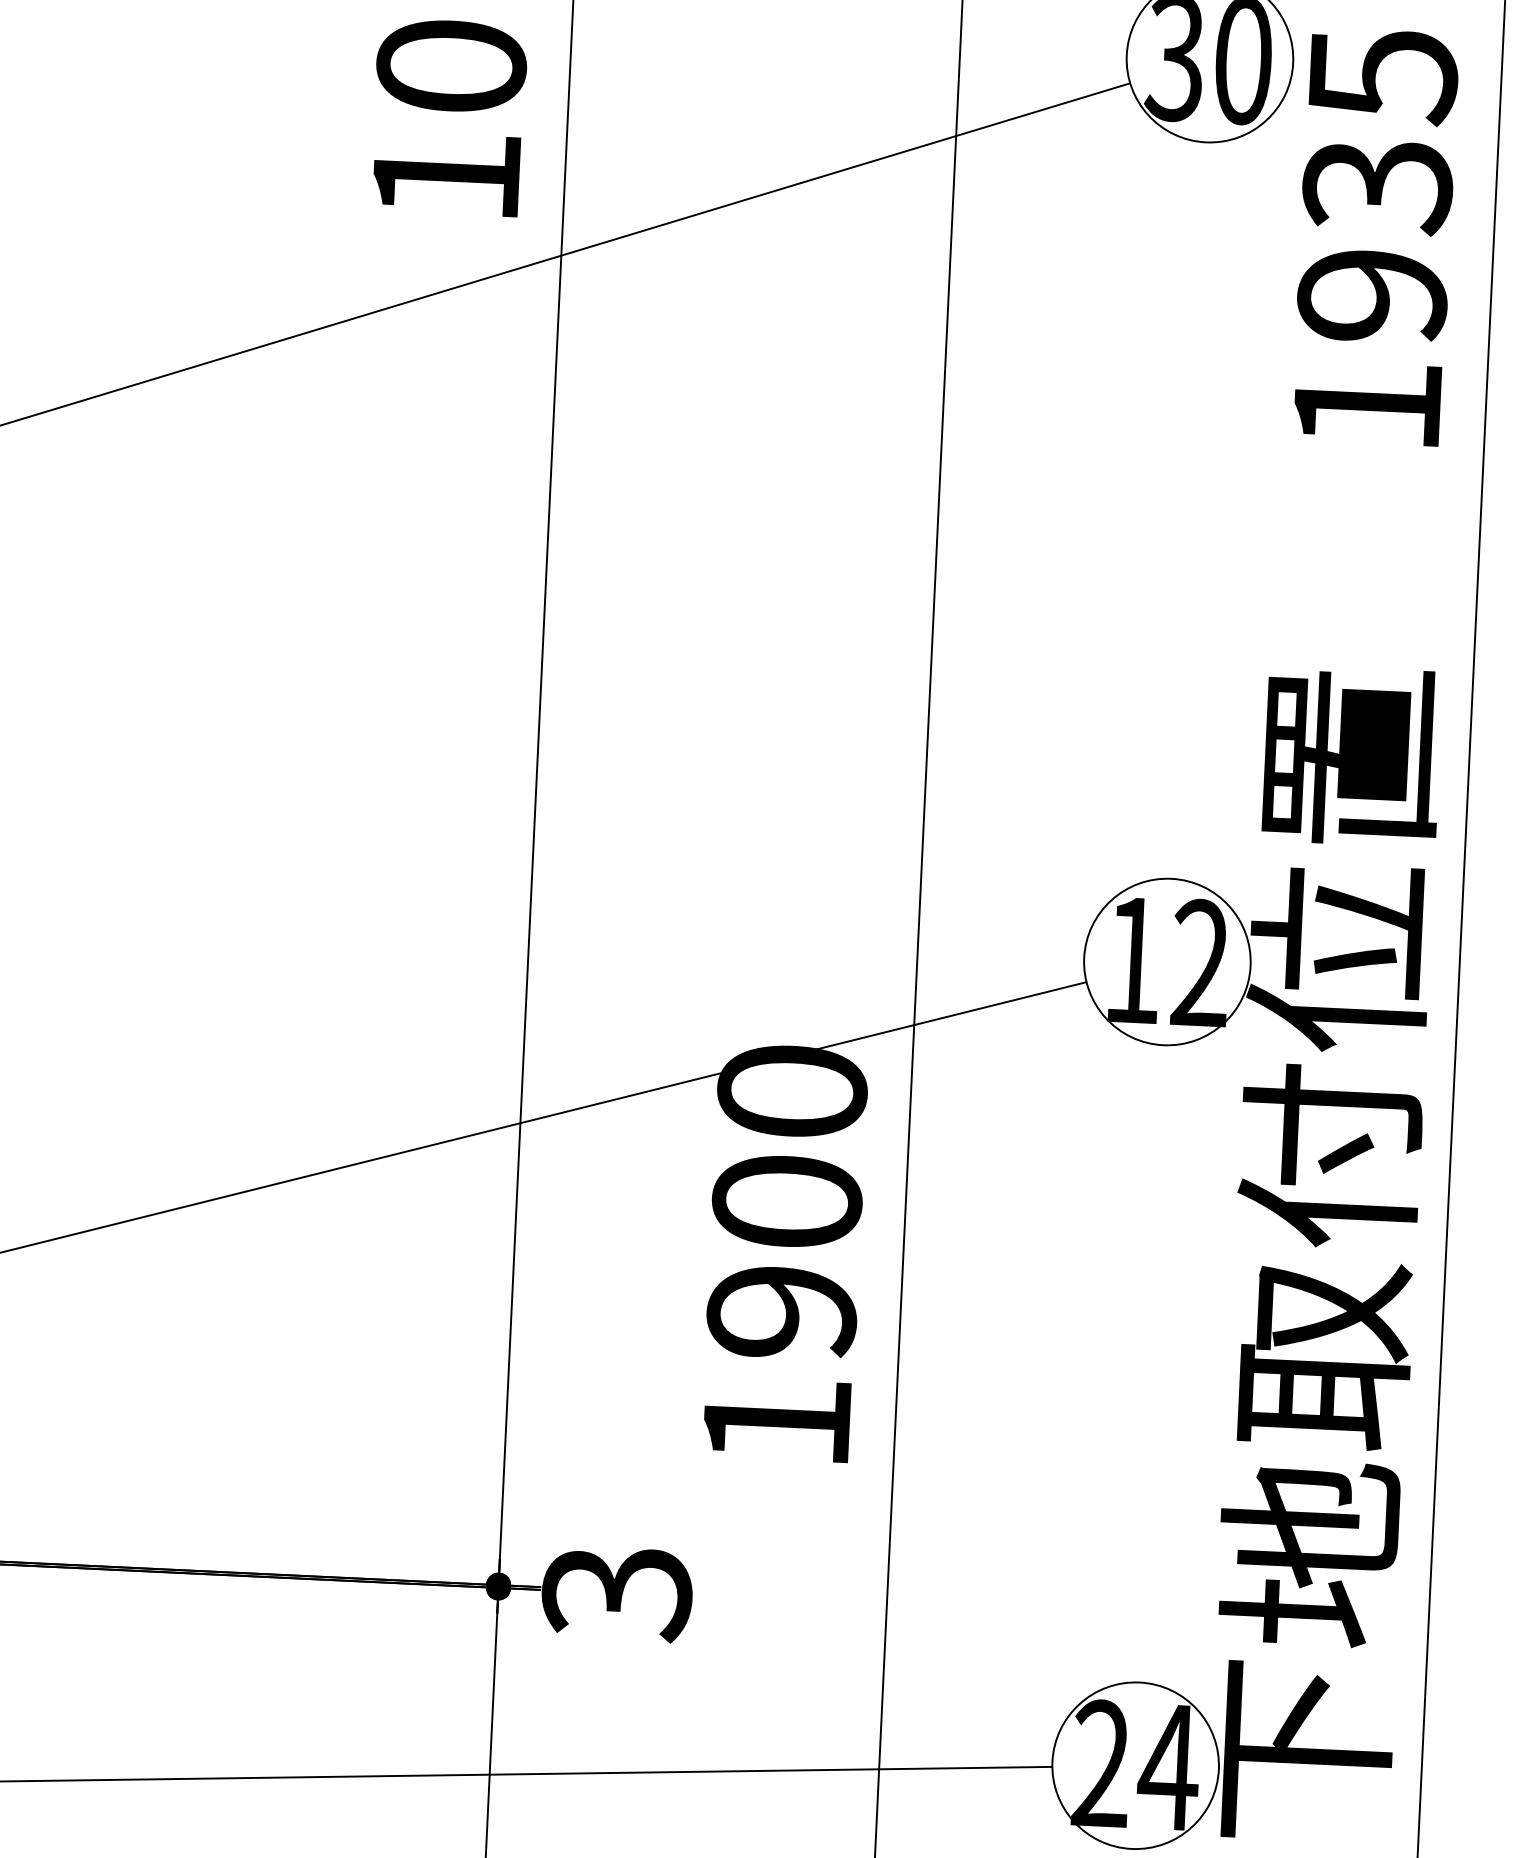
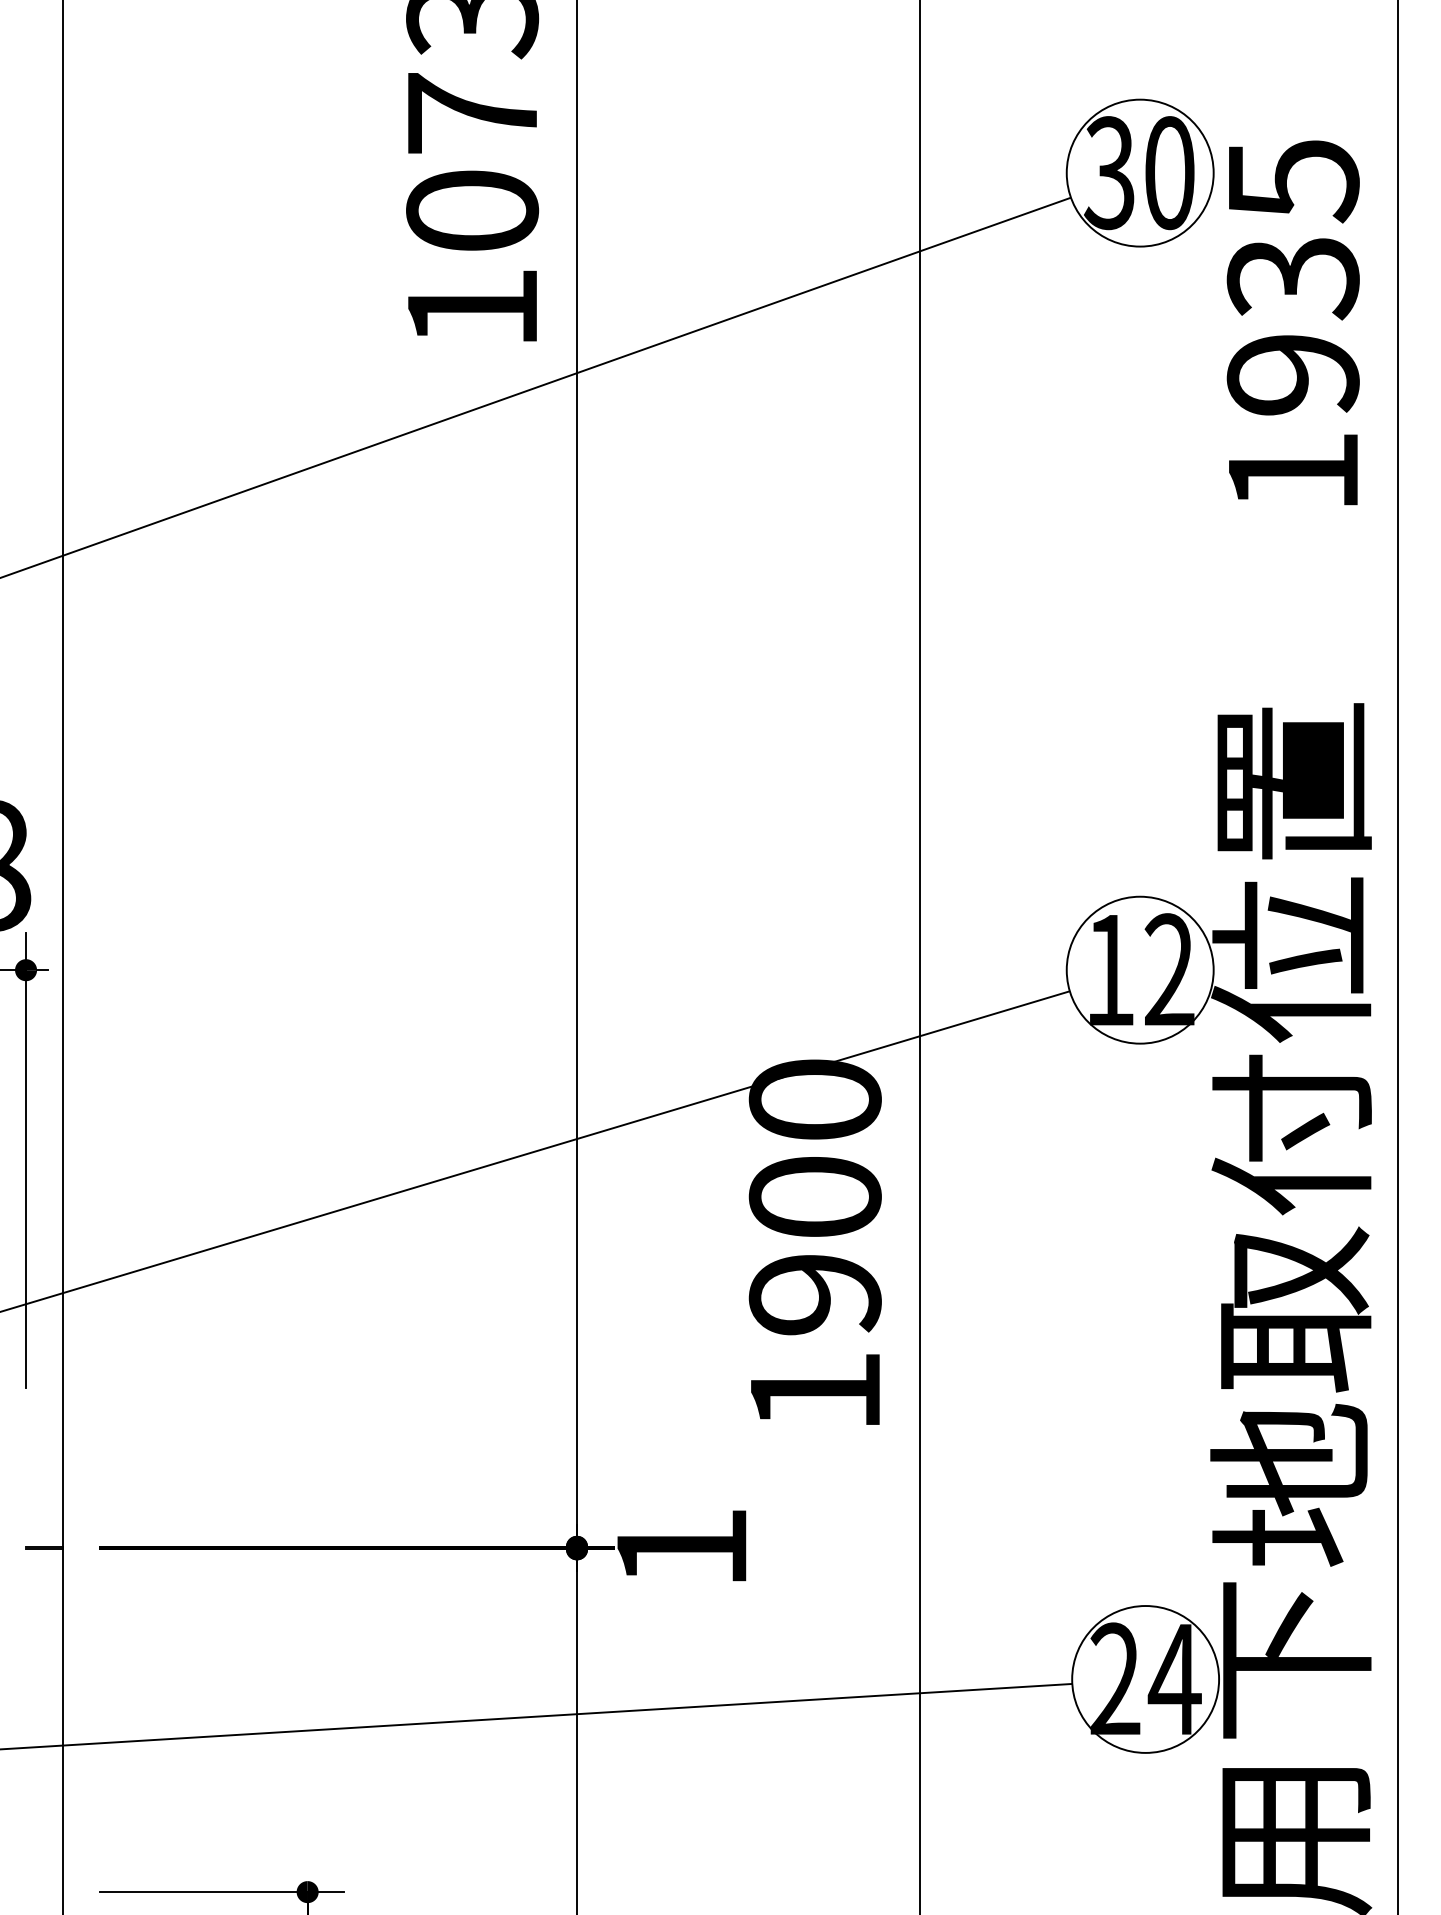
text: (616, 1594) -> (681, 1550), 3 -> 1

